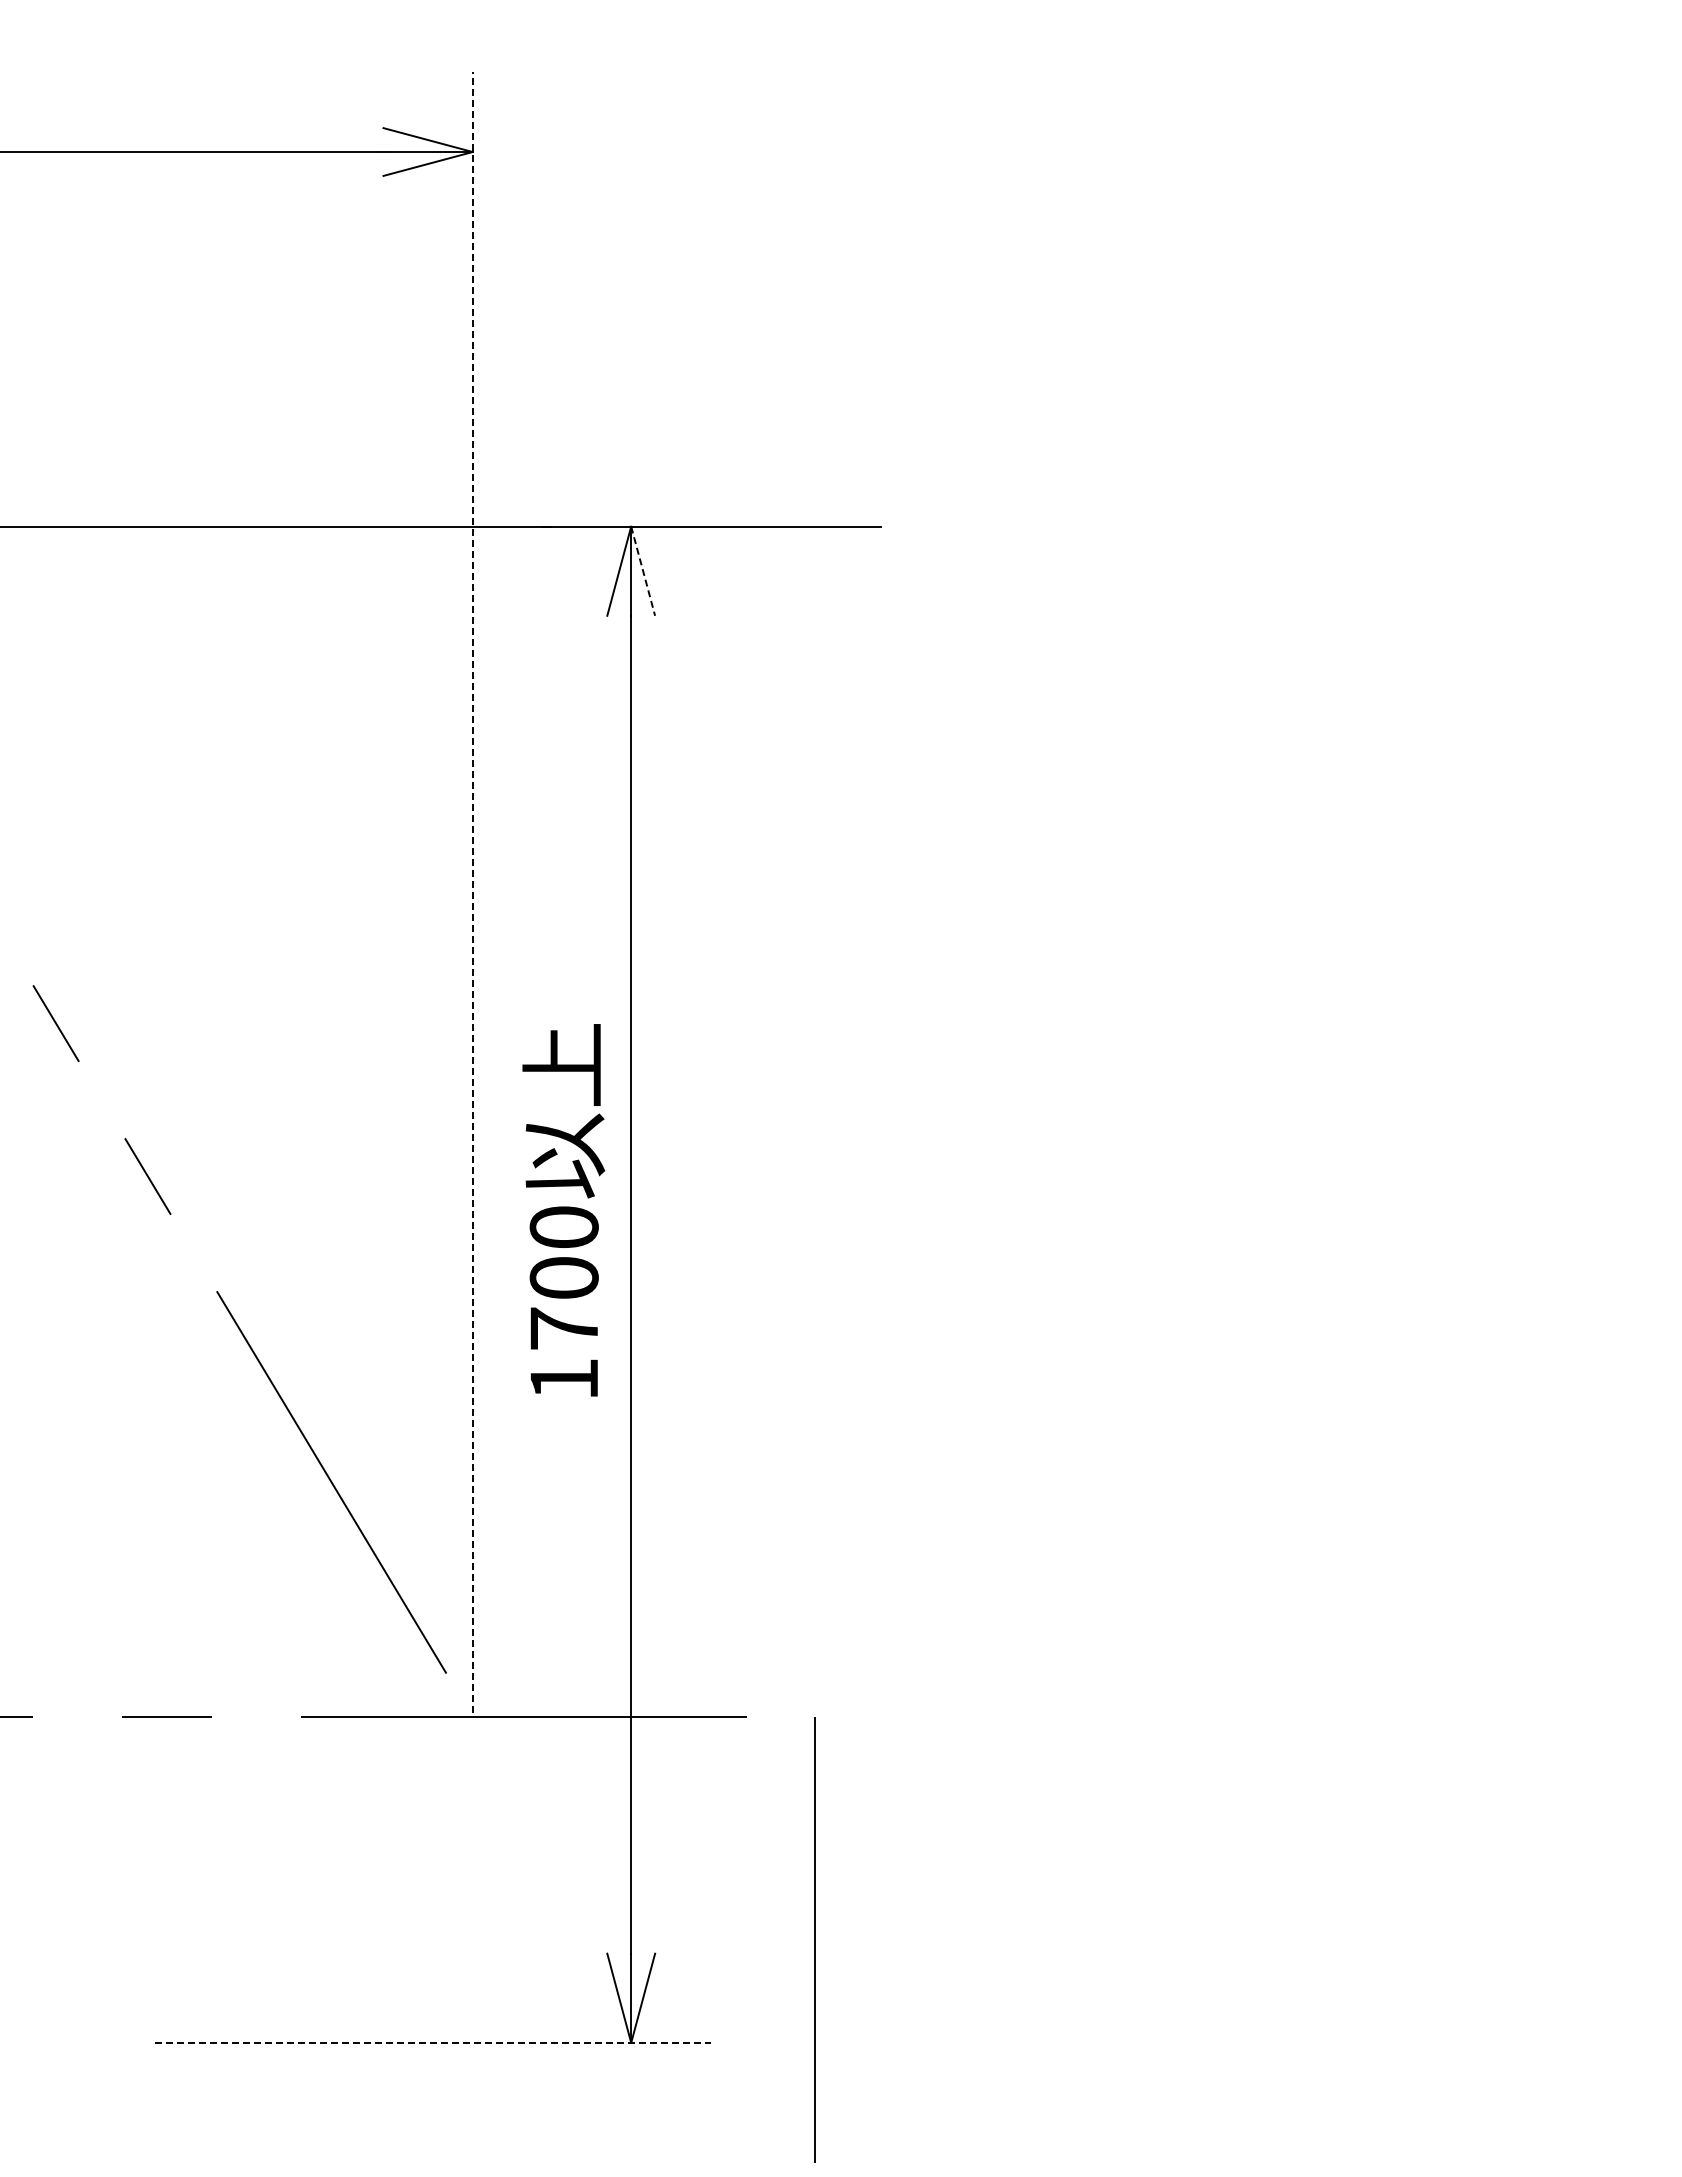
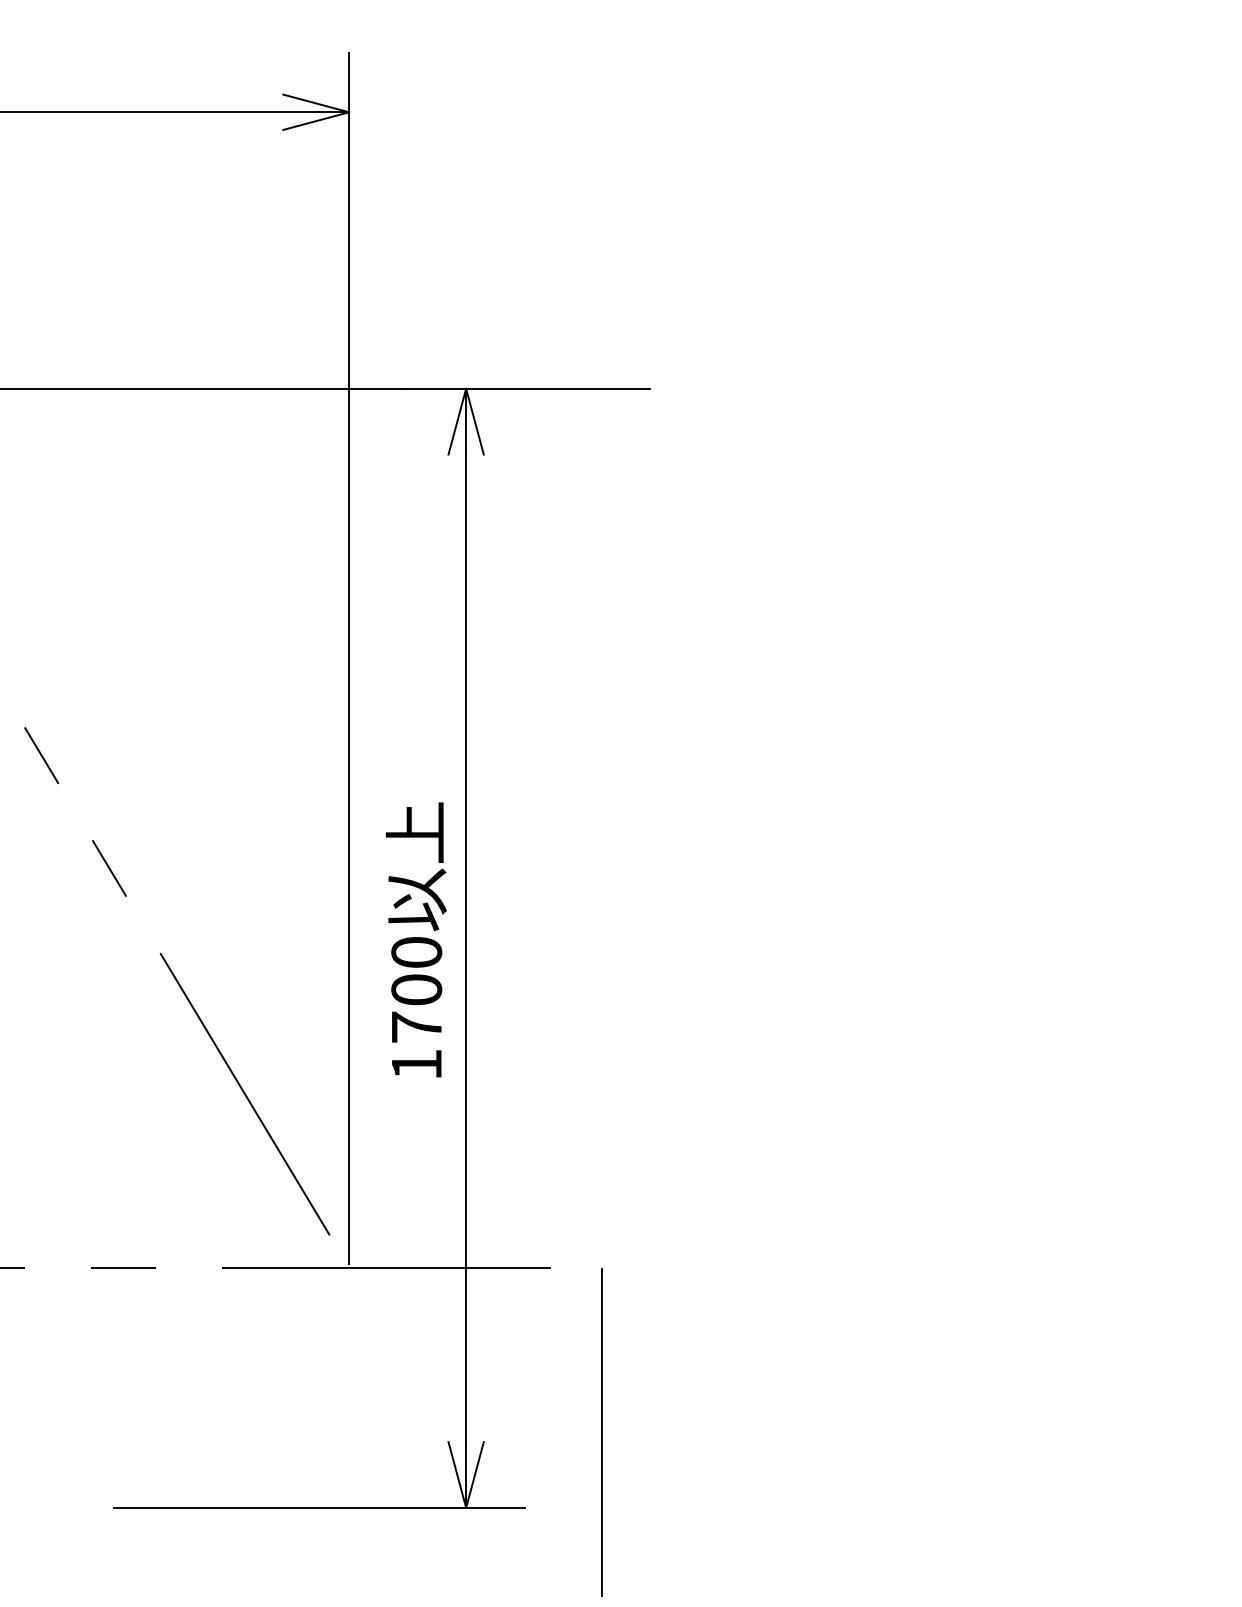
line: (643, 571) -> (475, 421), dashed -> solid
line: (472, 892) -> (349, 658), dashed -> solid
text: (563, 1210) -> (416, 940), moved
line: (433, 2042) -> (320, 1507), dashed -> solid

